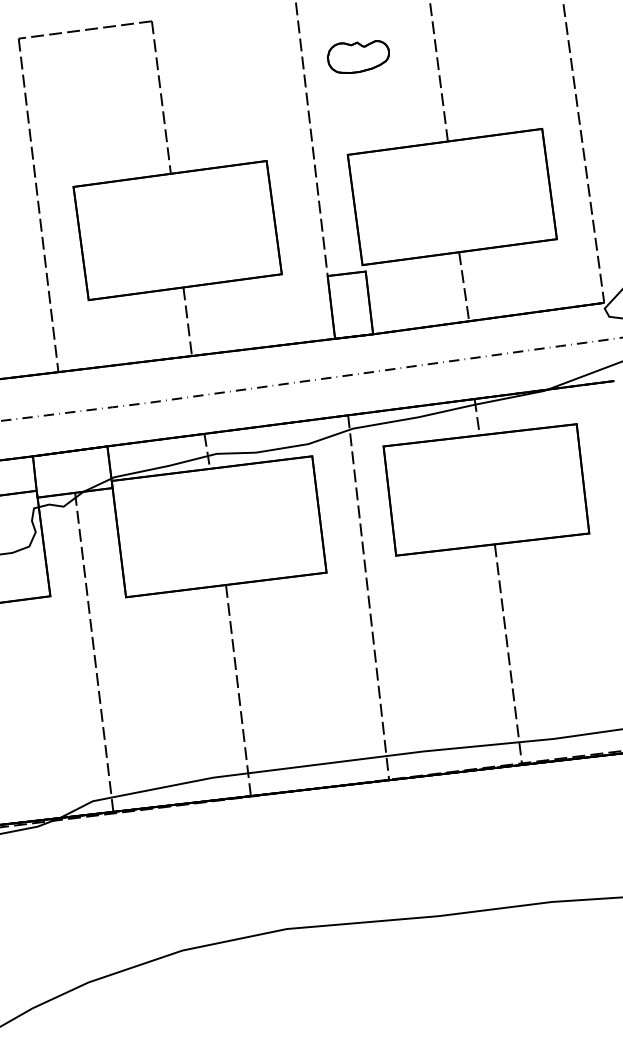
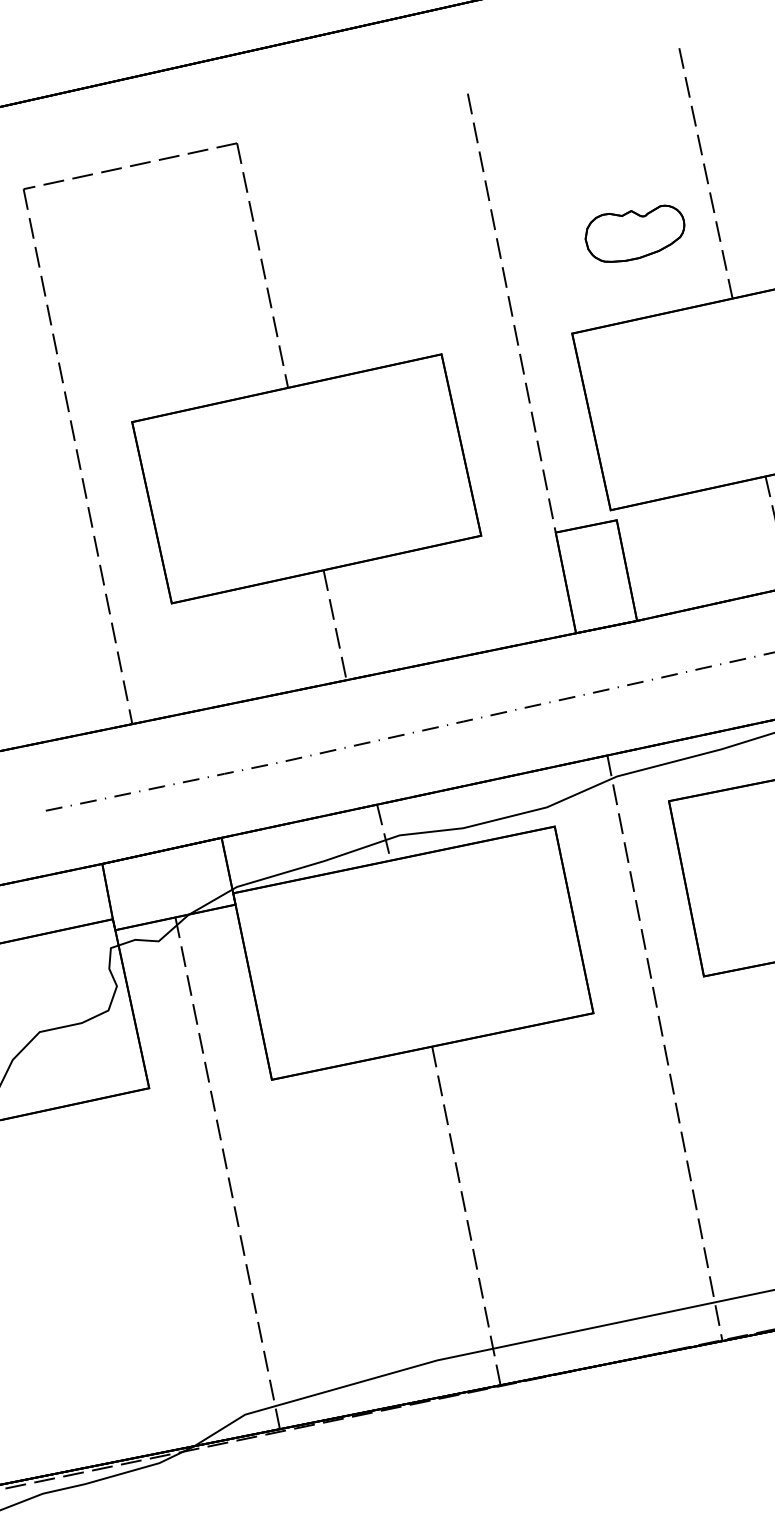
part: (357, 56) -> (633, 233), moved

